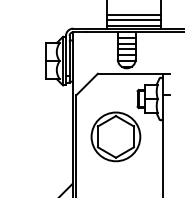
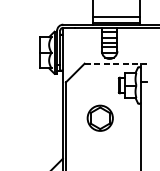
line: (134, 14) -> (116, 12), removed
line: (134, 73) -> (116, 63), solid -> dashed
part: (115, 136) -> (99, 117), size x0.6

